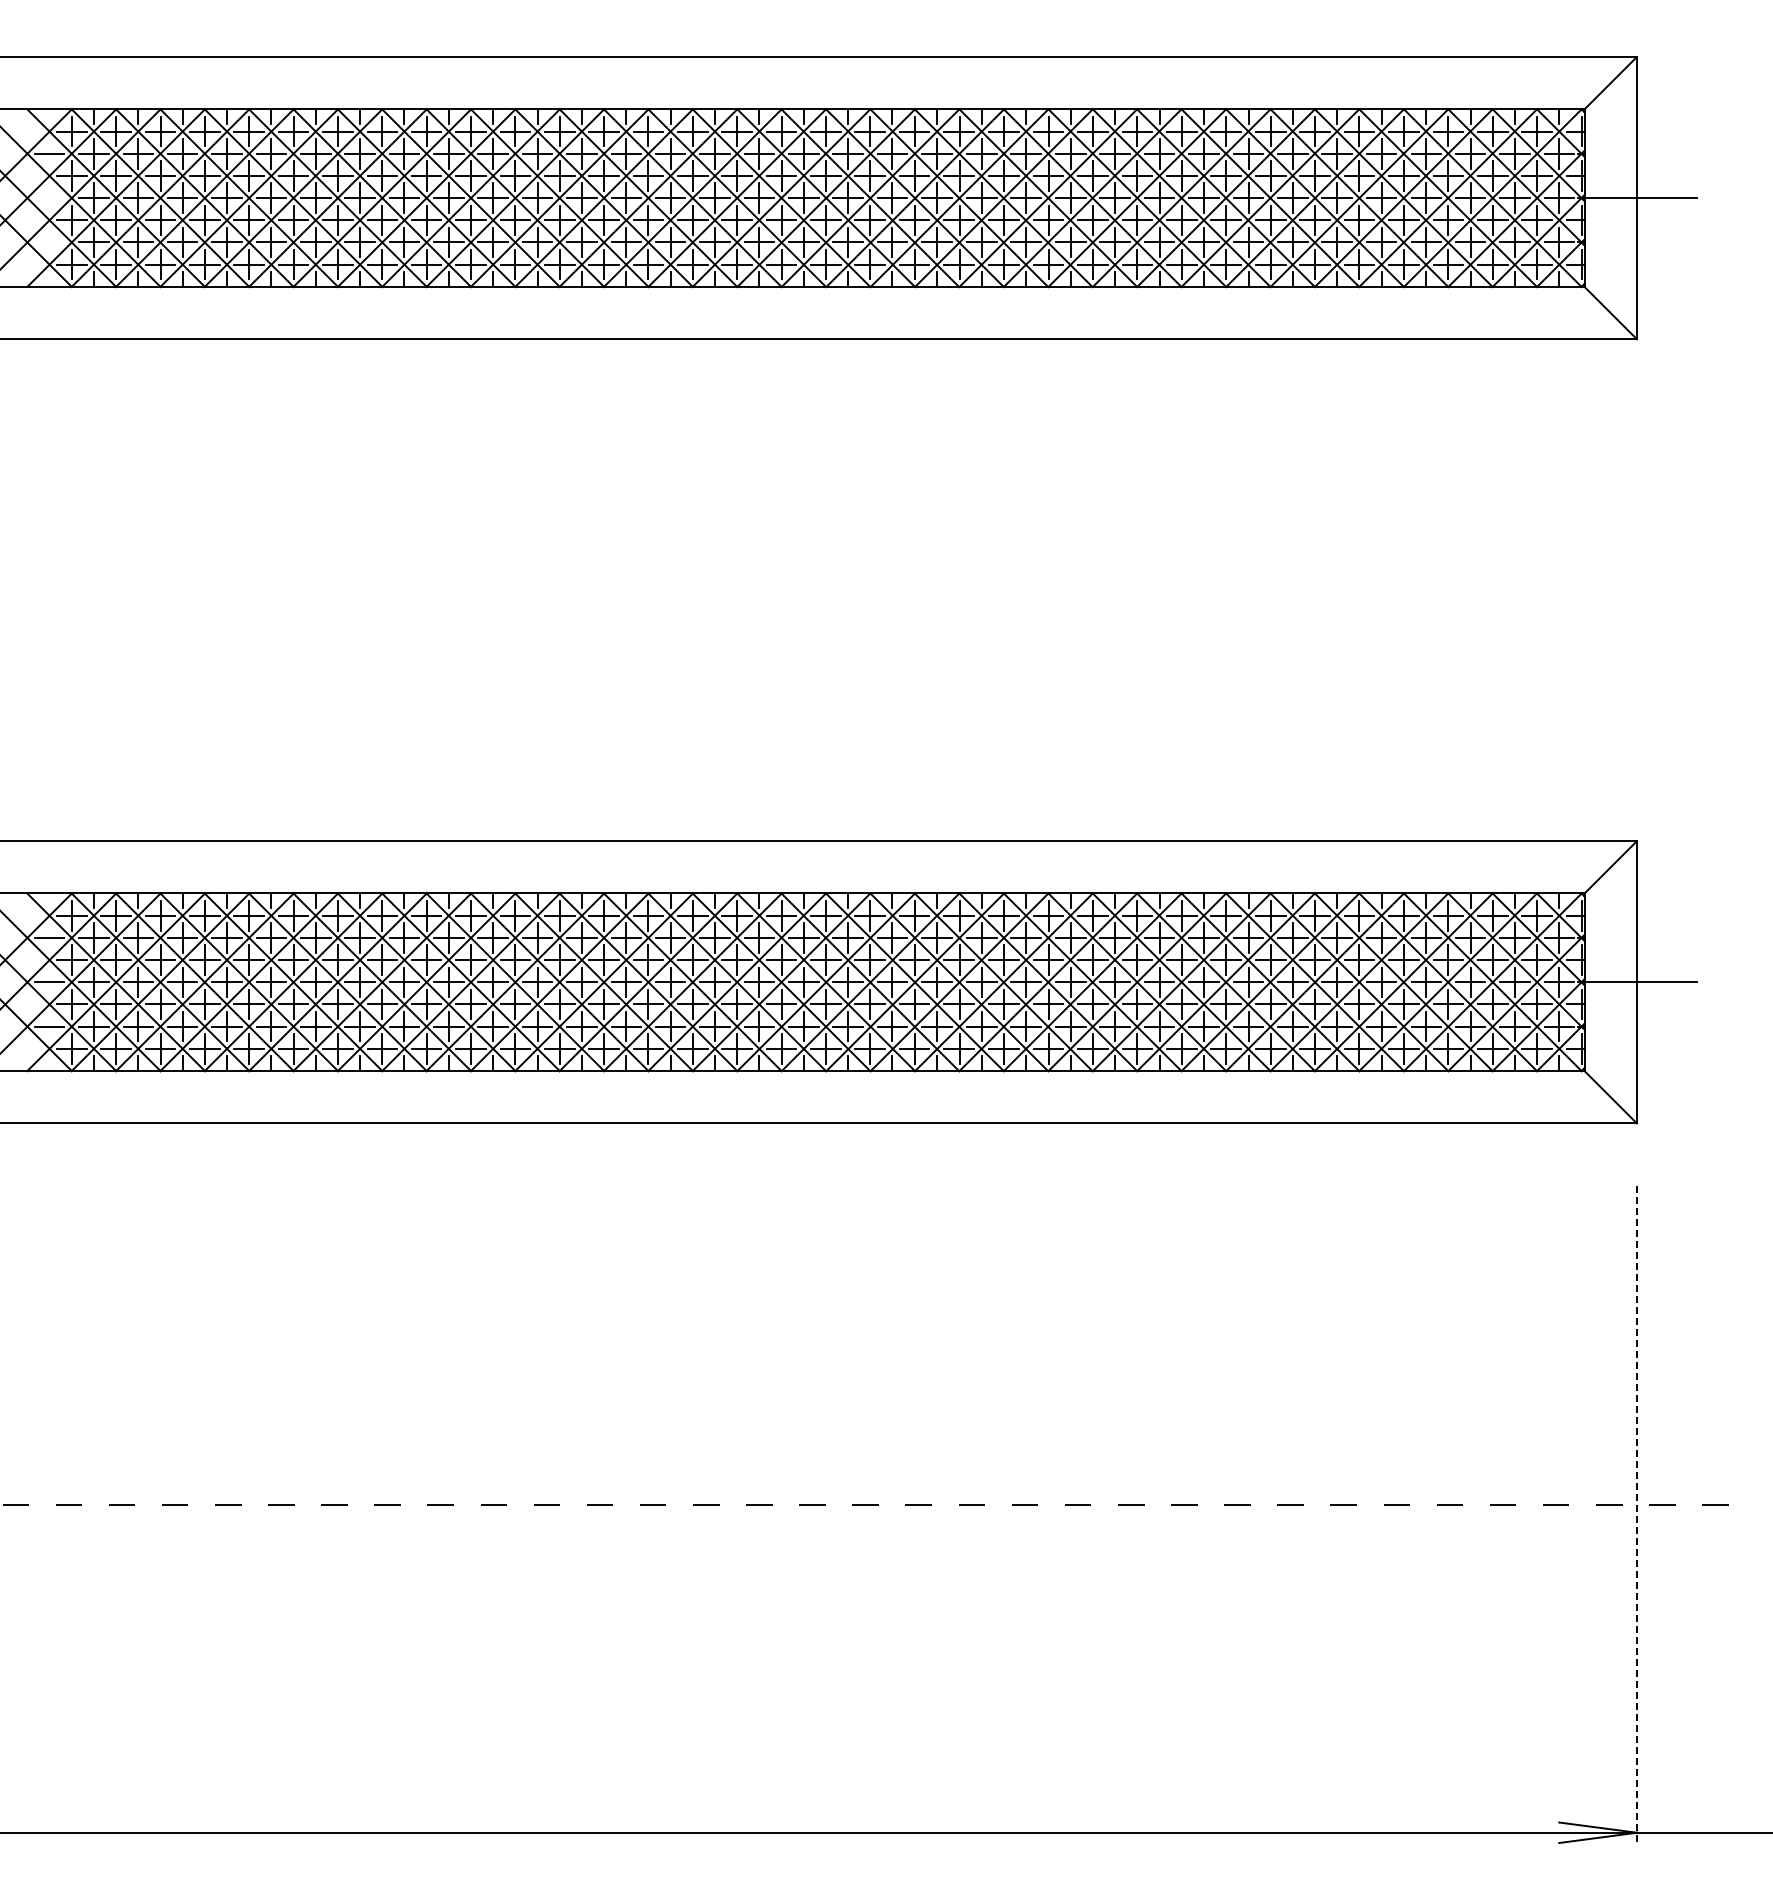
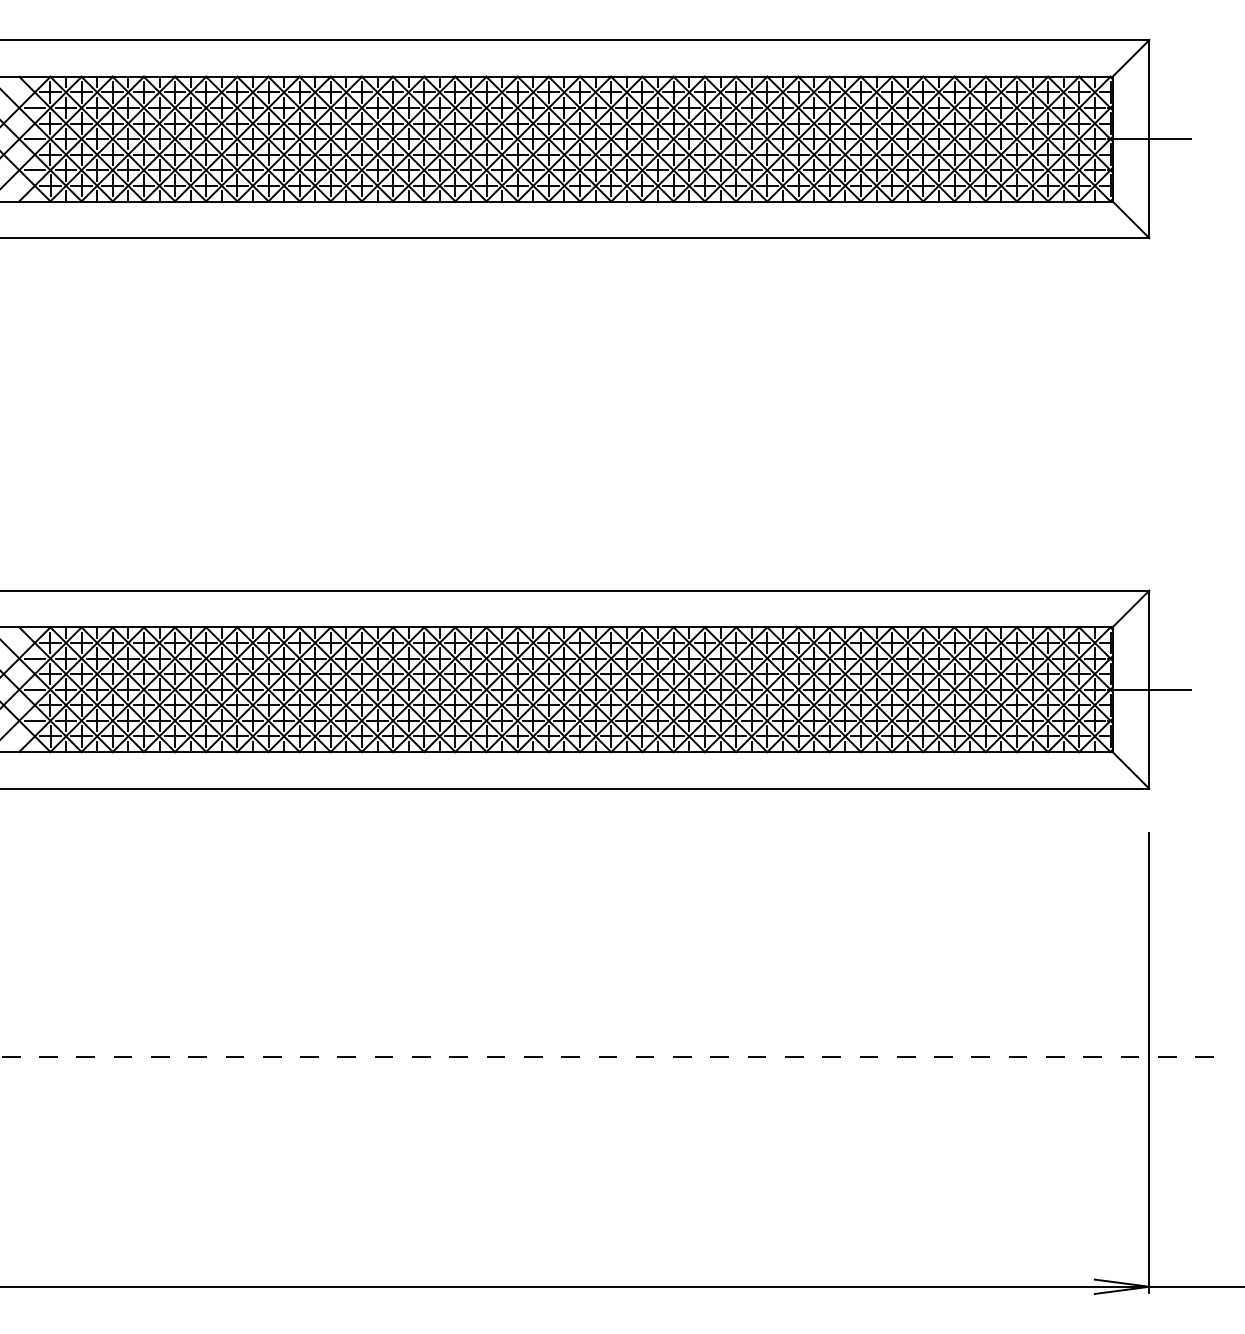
line: (49, 198) -> (34, 139), added
line: (49, 242) -> (34, 170), added
line: (1636, 1514) -> (1149, 1063), dashed -> solid

